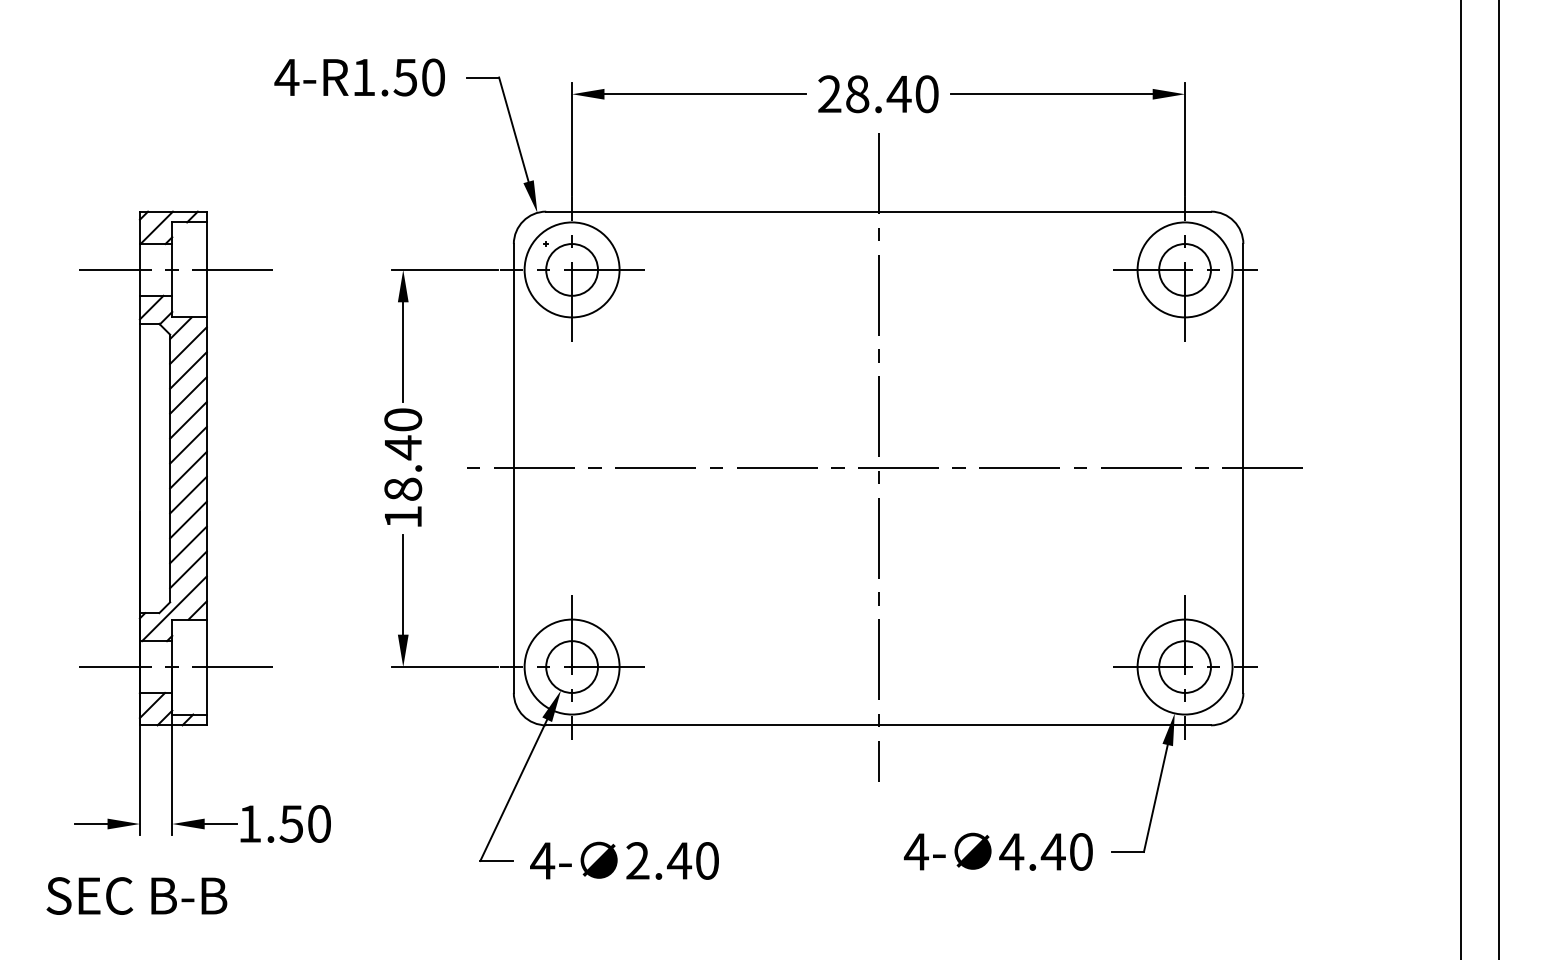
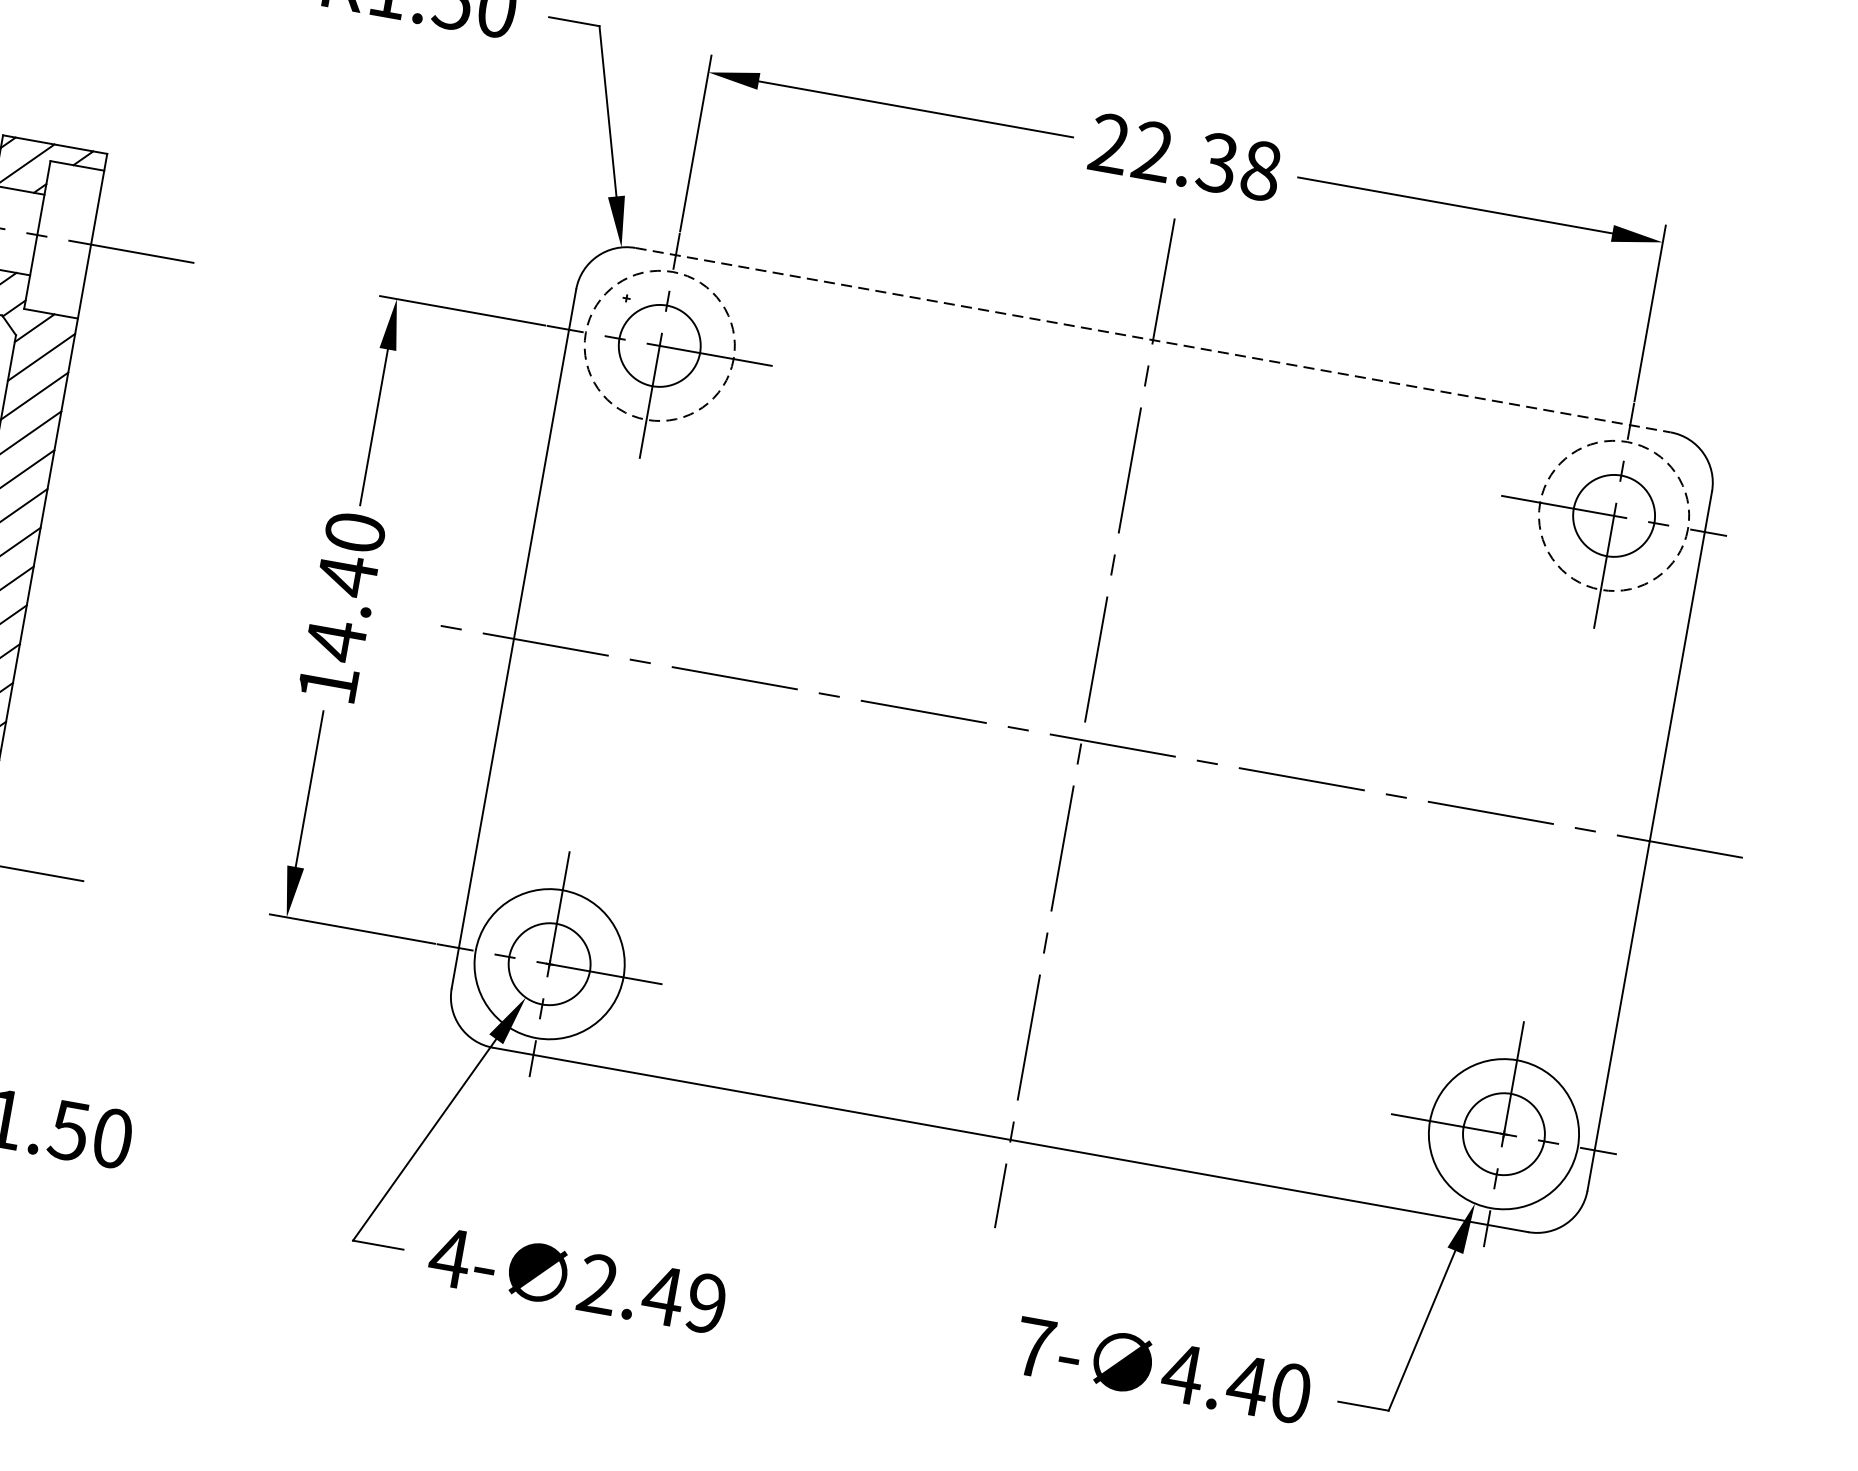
text: (892, 94) -> (1207, 161), 28.40 -> 22.38
line: (879, 211) -> (1154, 340), solid -> dashed
circle: (571, 269) -> (658, 345), solid -> dashed
circle: (1184, 269) -> (1613, 515), solid -> dashed
text: (403, 489) -> (336, 641), 18.40 -> 14.40
text: (916, 851) -> (1034, 1346), 4- -> 7-
text: (706, 860) -> (705, 1302), 2.40 -> 2.49

